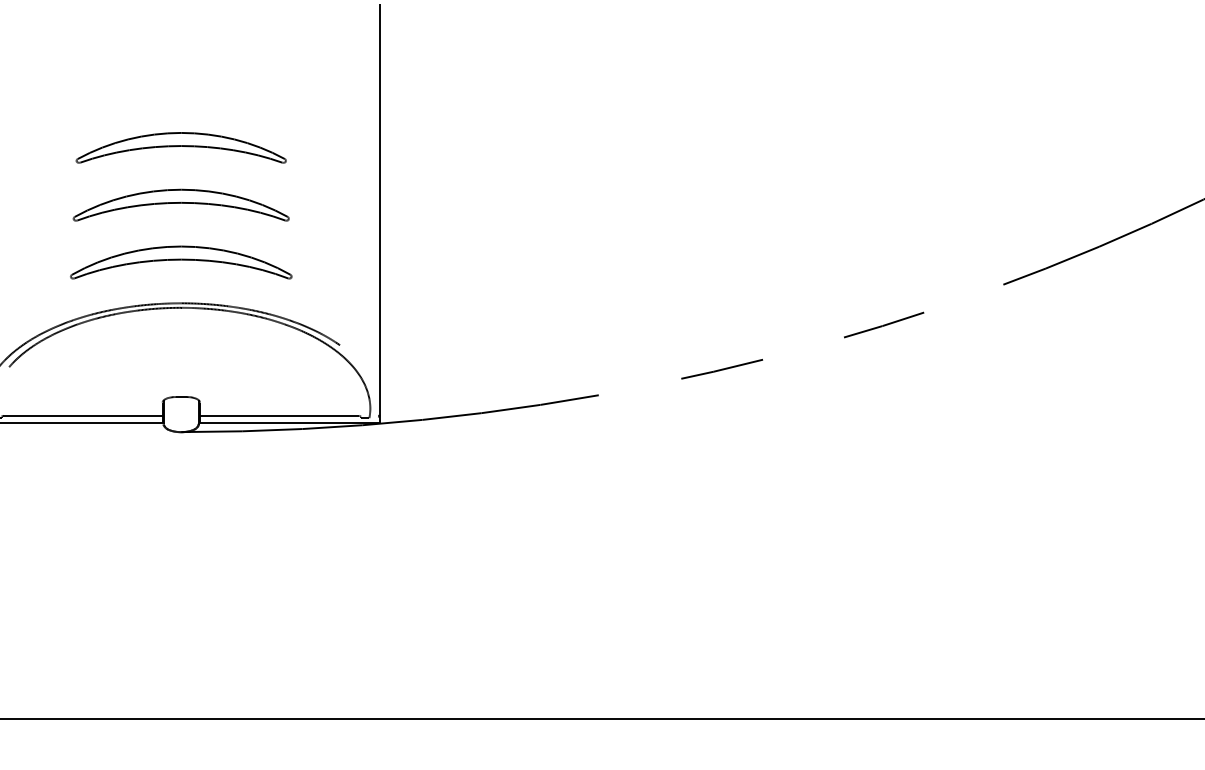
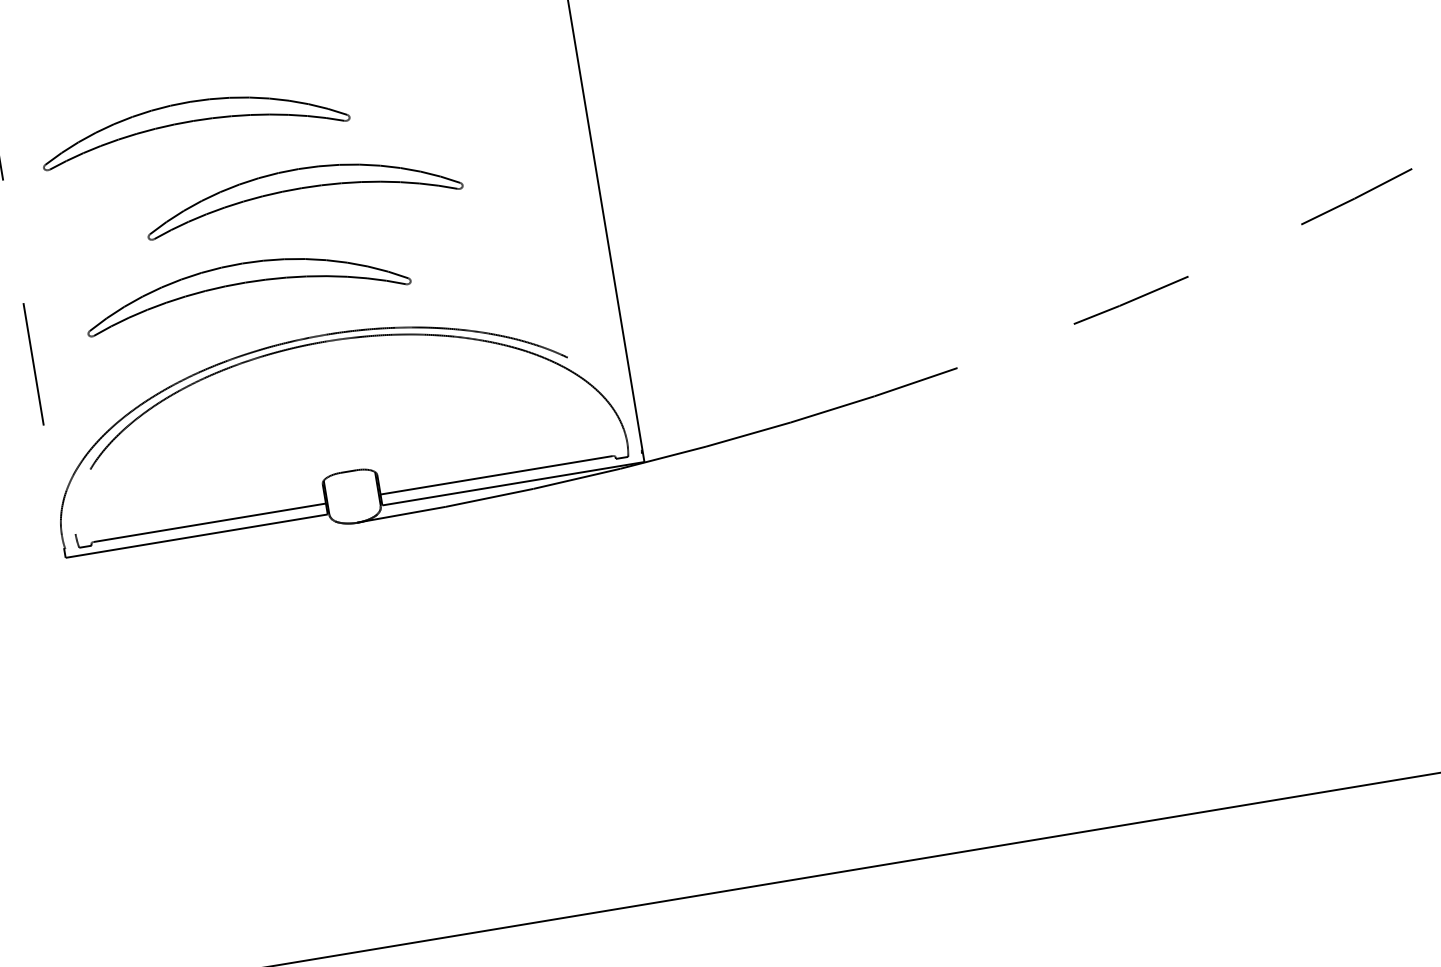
part: (180, 147) -> (192, 123), moved
part: (181, 262) -> (246, 286), moved

